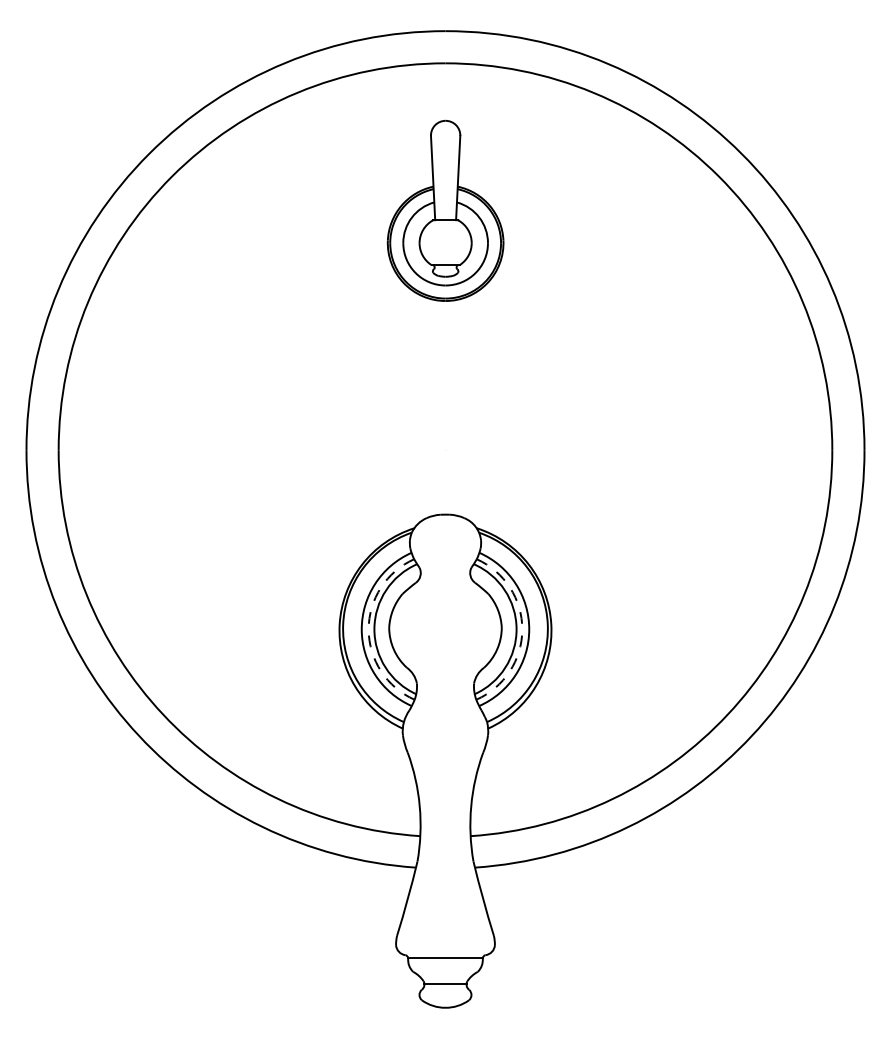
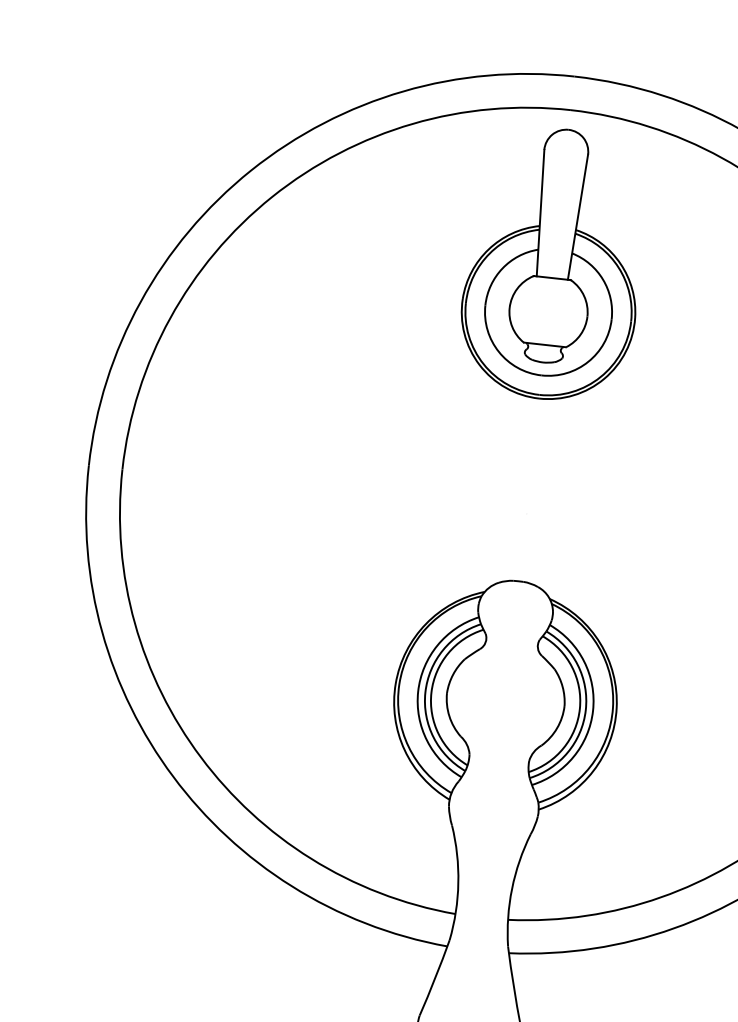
part: (445, 210) -> (553, 263), size x1.43
arc: (368, 629) -> (425, 692), dashed -> solid
arc: (522, 629) -> (586, 710), dashed -> solid

